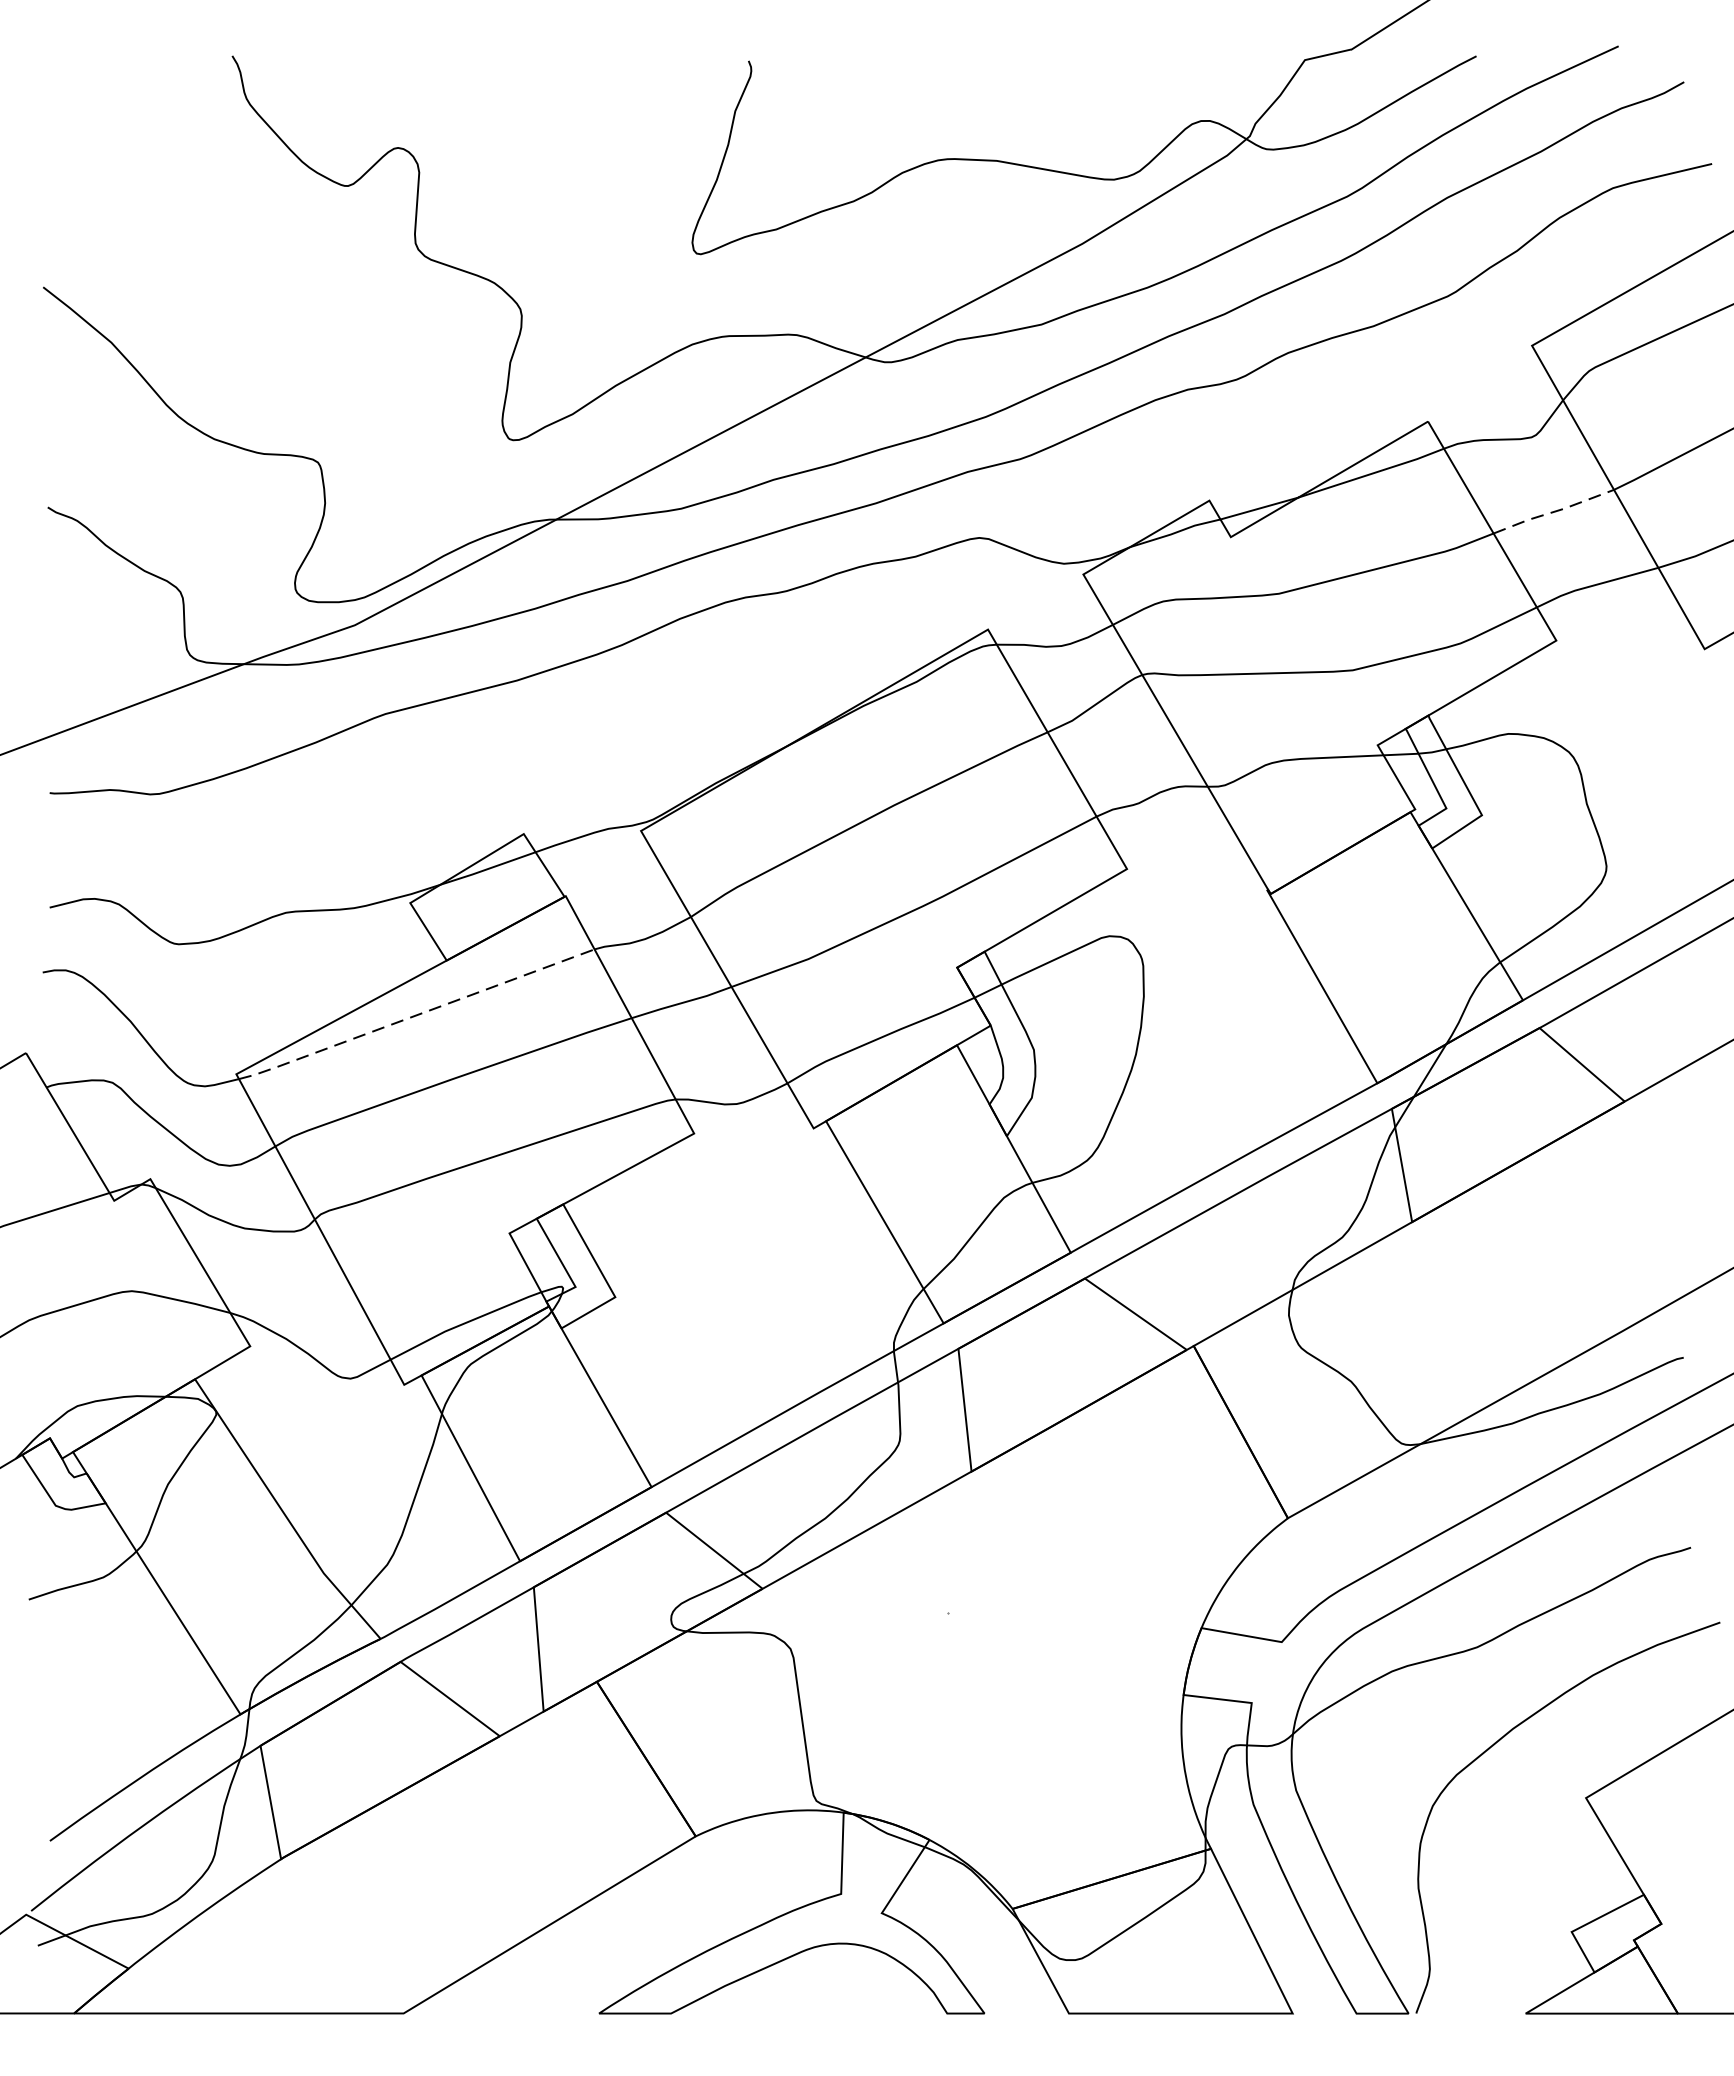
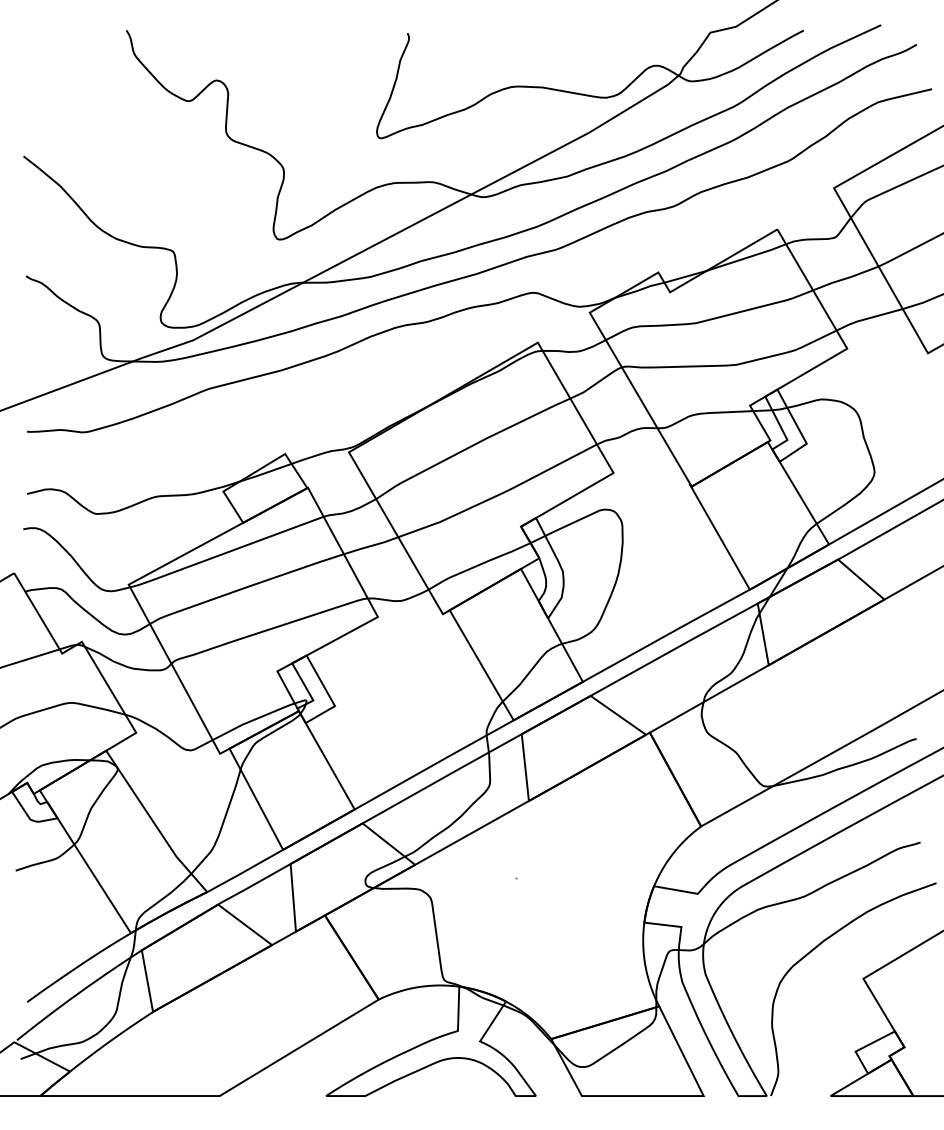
line: (1554, 511) -> (846, 278), dashed -> solid
line: (416, 1015) -> (226, 552), dashed -> solid

